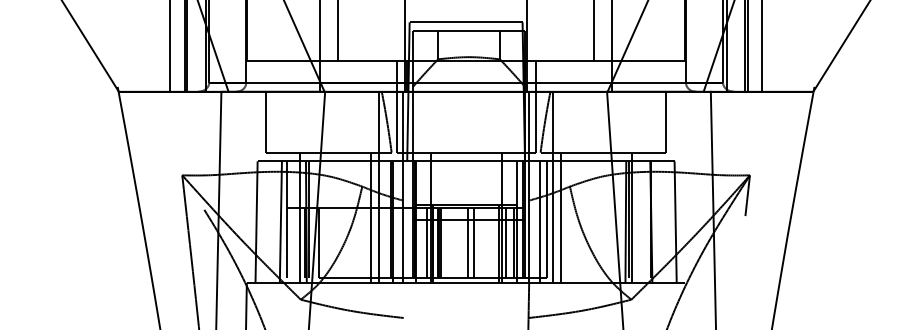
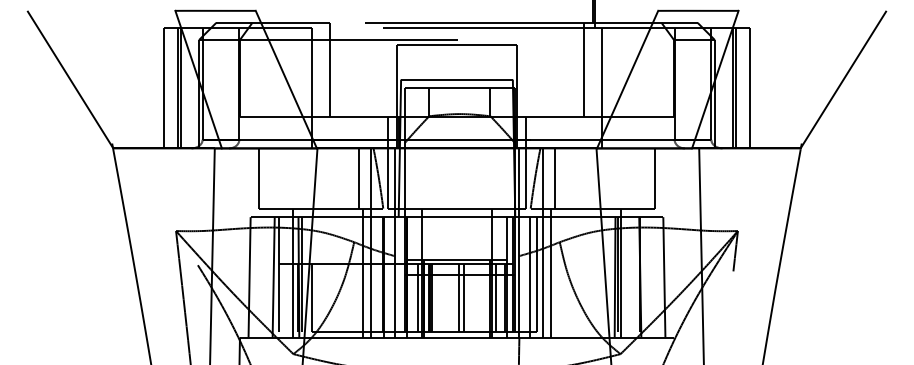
line: (366, 122) -> (358, 178), added
line: (565, 122) -> (555, 178), added

